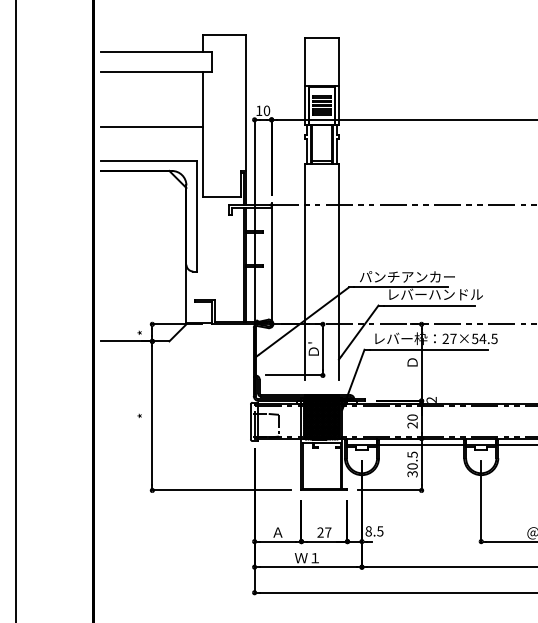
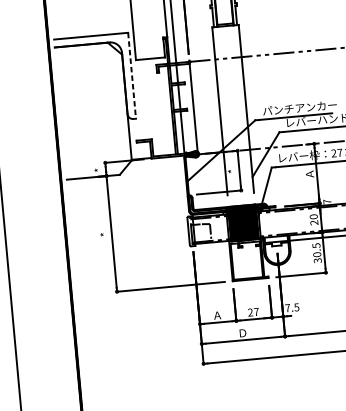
line: (152, 126) -> (91, 9), removed
line: (196, 216) -> (131, 76), solid -> dashed
text: (313, 348) -> (232, 170), Ｄ' -> *
text: (412, 362) -> (309, 174), Ｄ -> Ａ
text: (431, 399) -> (327, 201), 2 -> 7
text: (368, 531) -> (287, 308), 8.5 -> 7.5
text: (306, 558) -> (241, 333), Ｗ１ -> Ｄ

